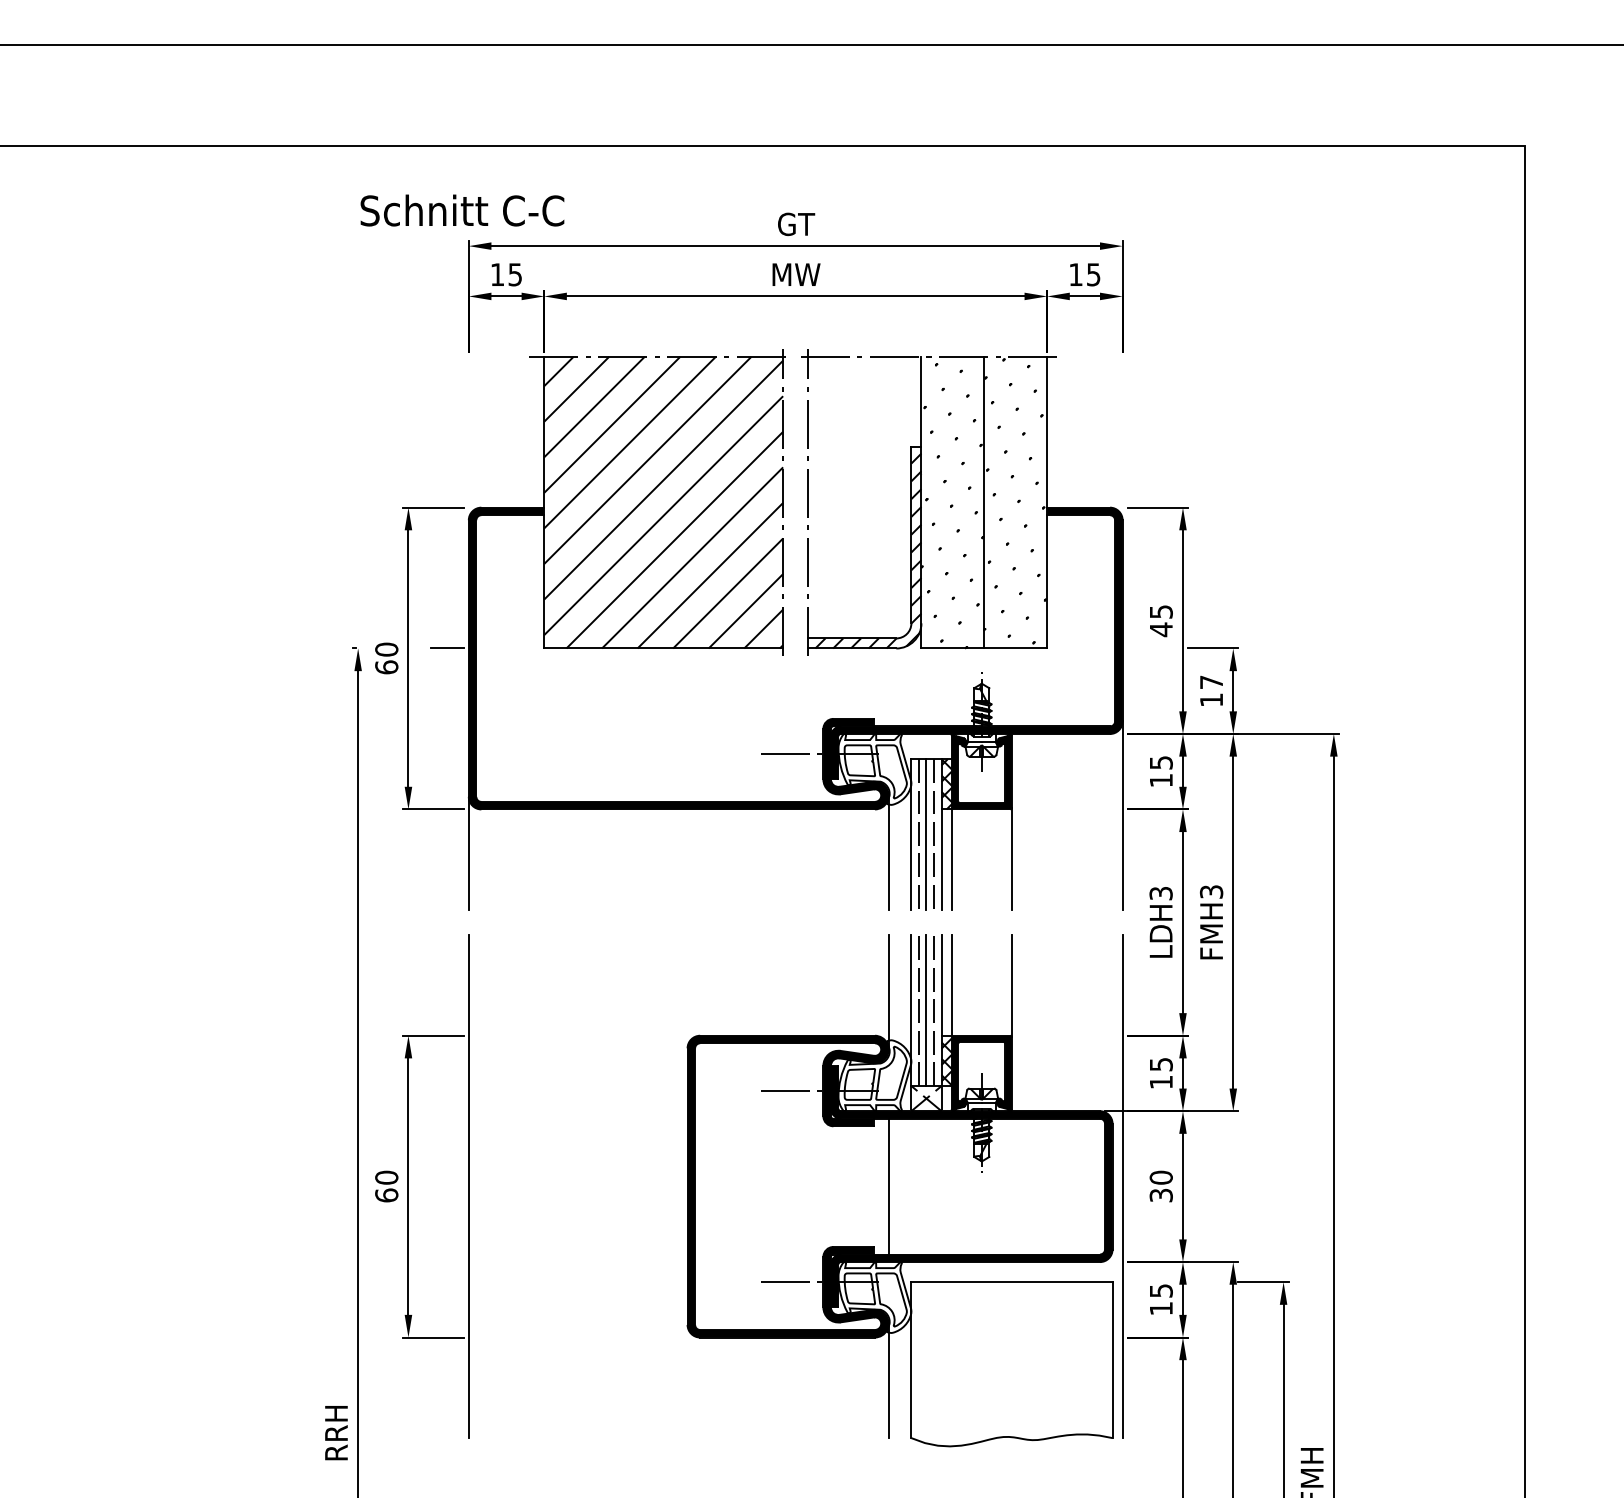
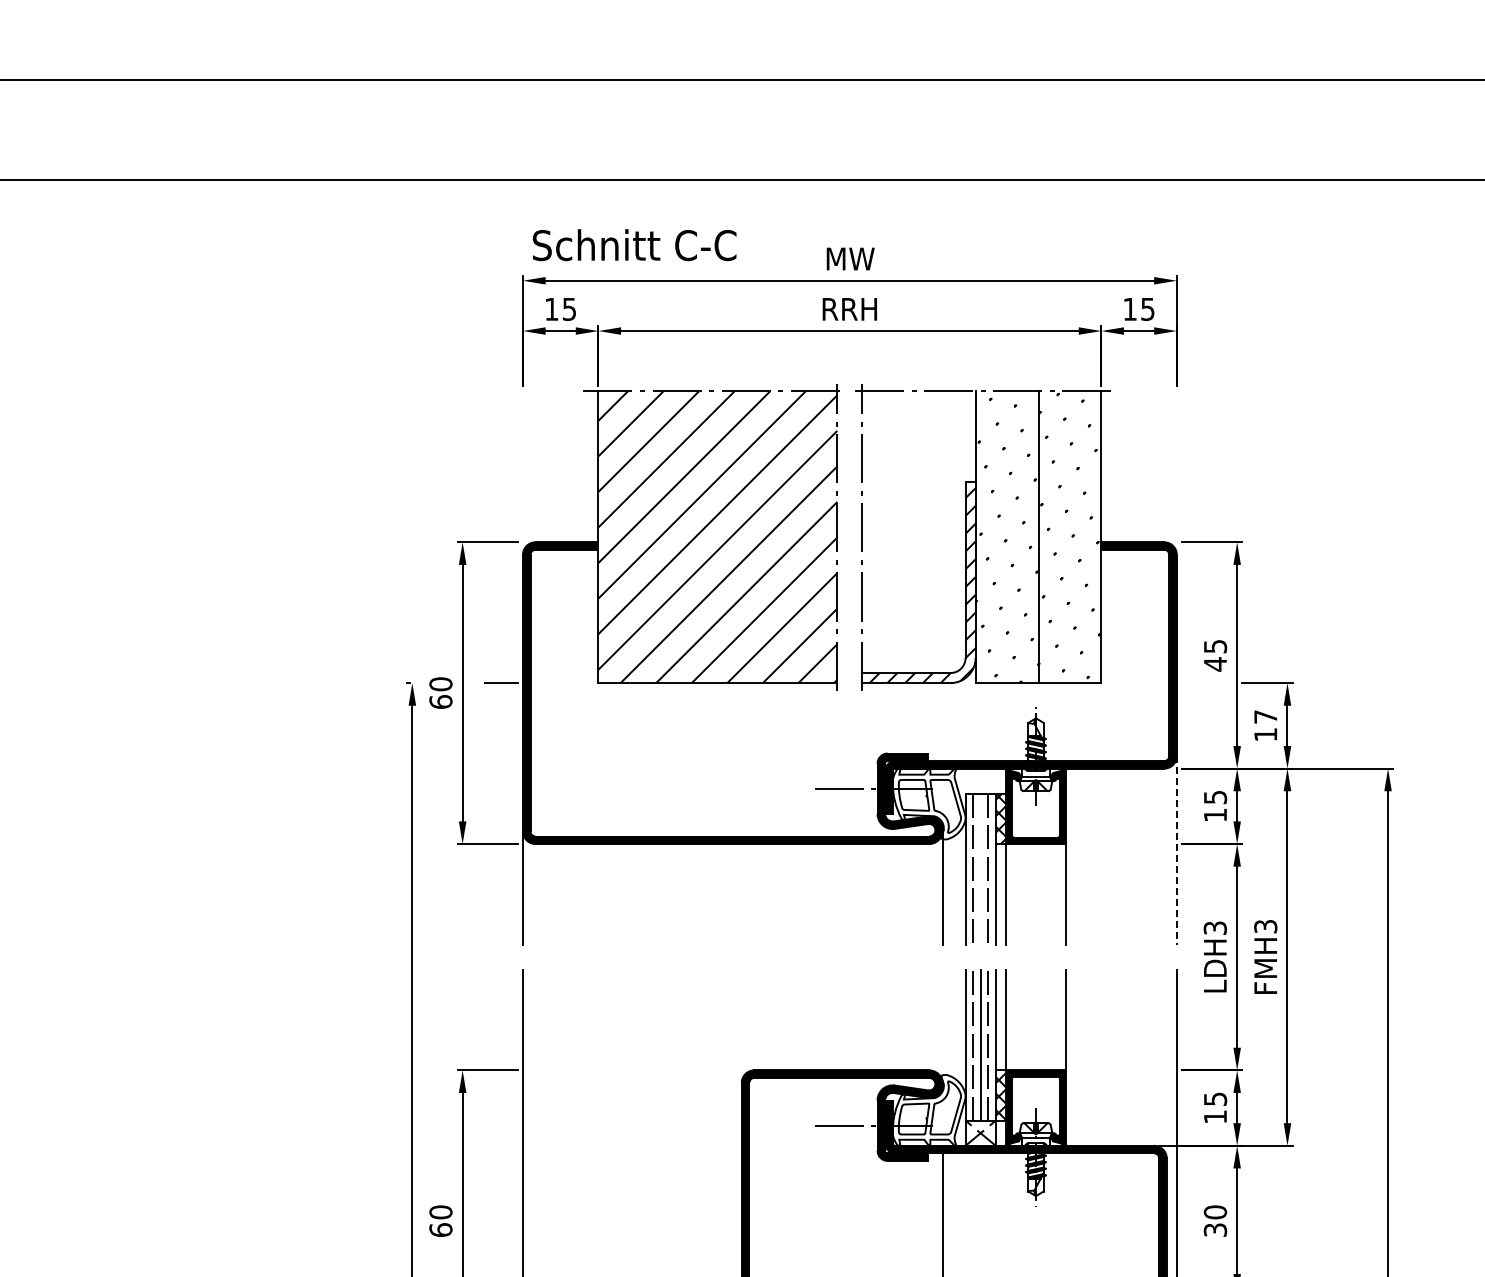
text: (462, 210) -> (634, 245), moved
text: (796, 224) -> (850, 259), GT -> MW
text: (795, 274) -> (849, 309), MW -> RRH
line: (1122, 816) -> (1176, 851), solid -> dashed
line: (926, 834) -> (980, 869), removed
line: (888, 992) -> (942, 1027), removed

